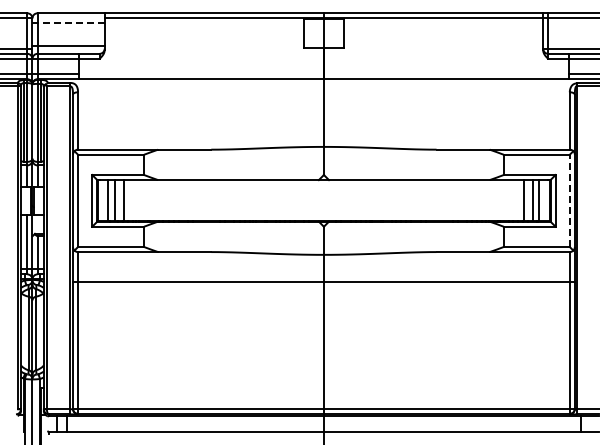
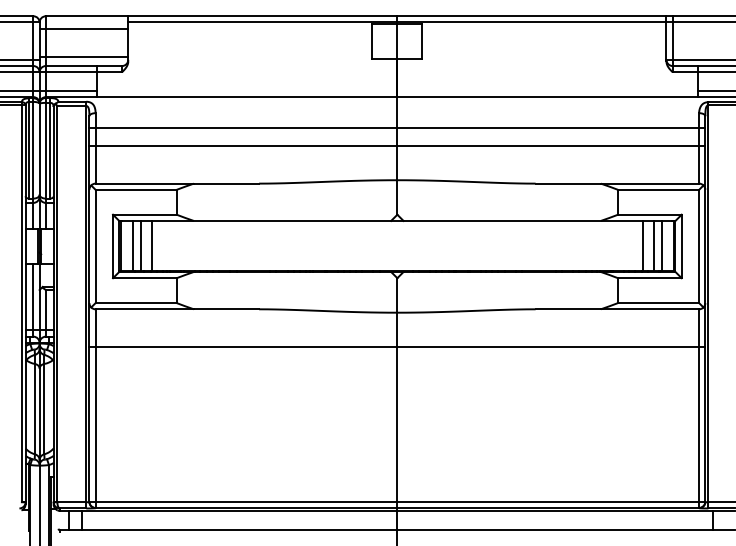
line: (69, 23) -> (85, 28), dashed -> solid
line: (323, 104) -> (396, 128), added
line: (323, 119) -> (396, 146), added
line: (569, 200) -> (698, 245), dashed -> solid

